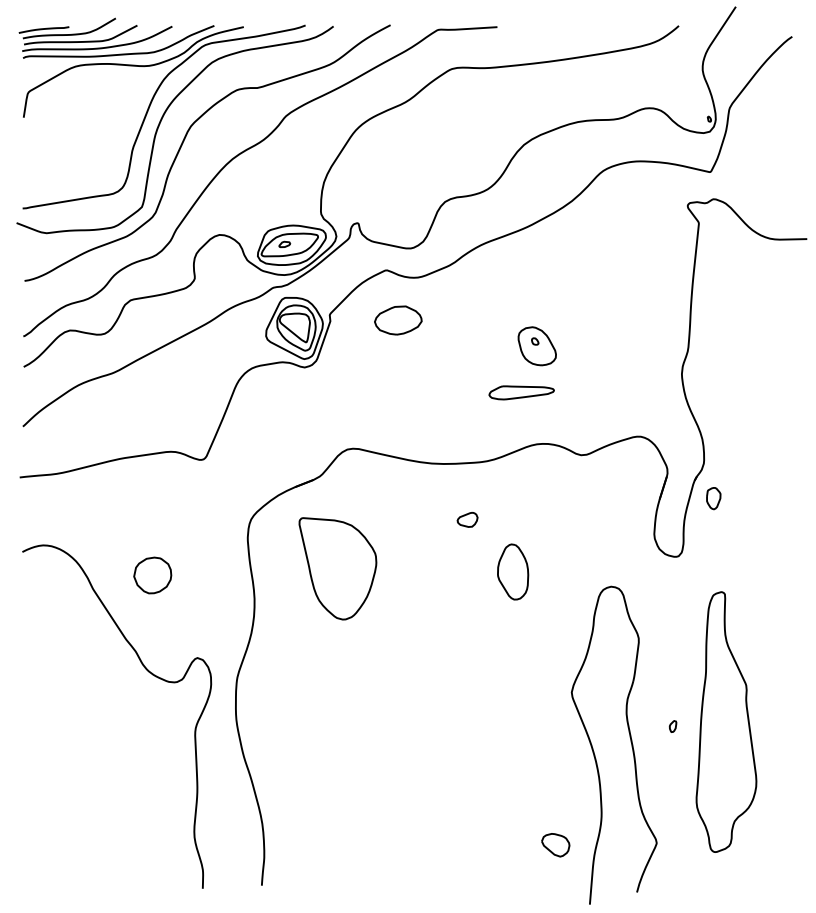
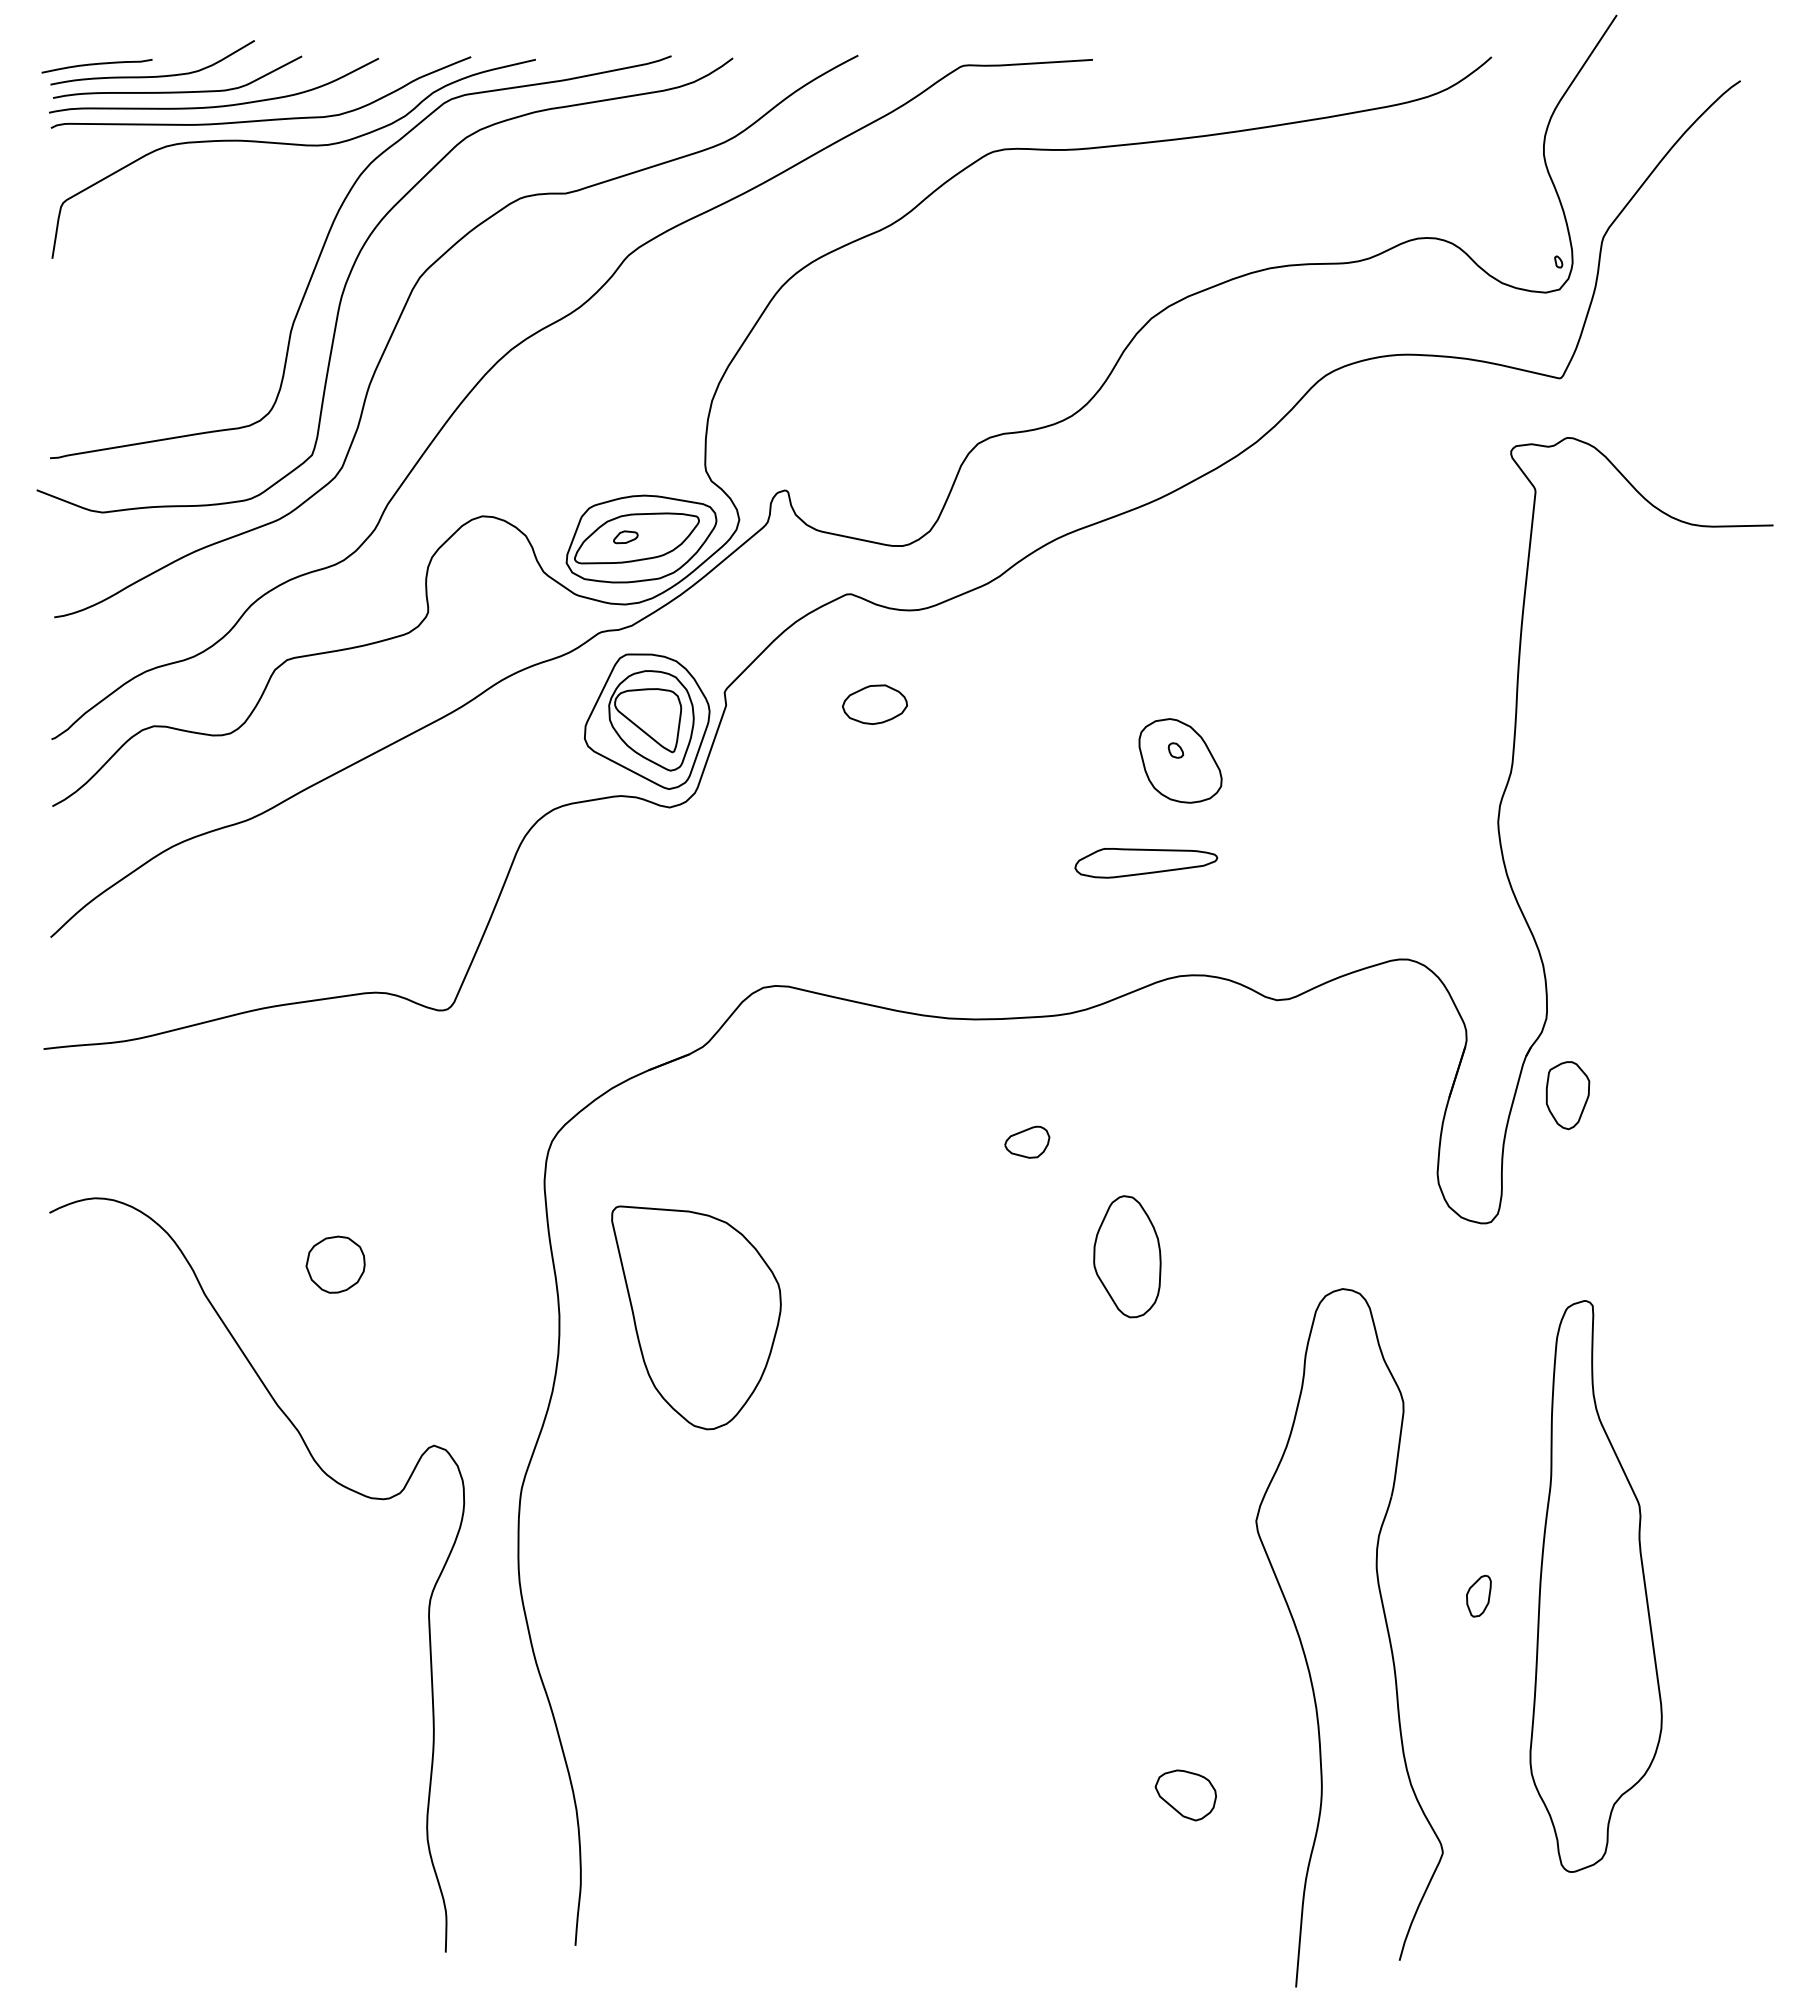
part: (397, 320) -> (873, 704), size x0.62
part: (713, 498) -> (1567, 1095), size x1.43
part: (337, 568) -> (695, 1317), moved
part: (152, 575) -> (335, 1264), size x0.71
part: (672, 726) -> (1477, 1596), size x1.67
part: (555, 845) -> (1185, 1796), moved

